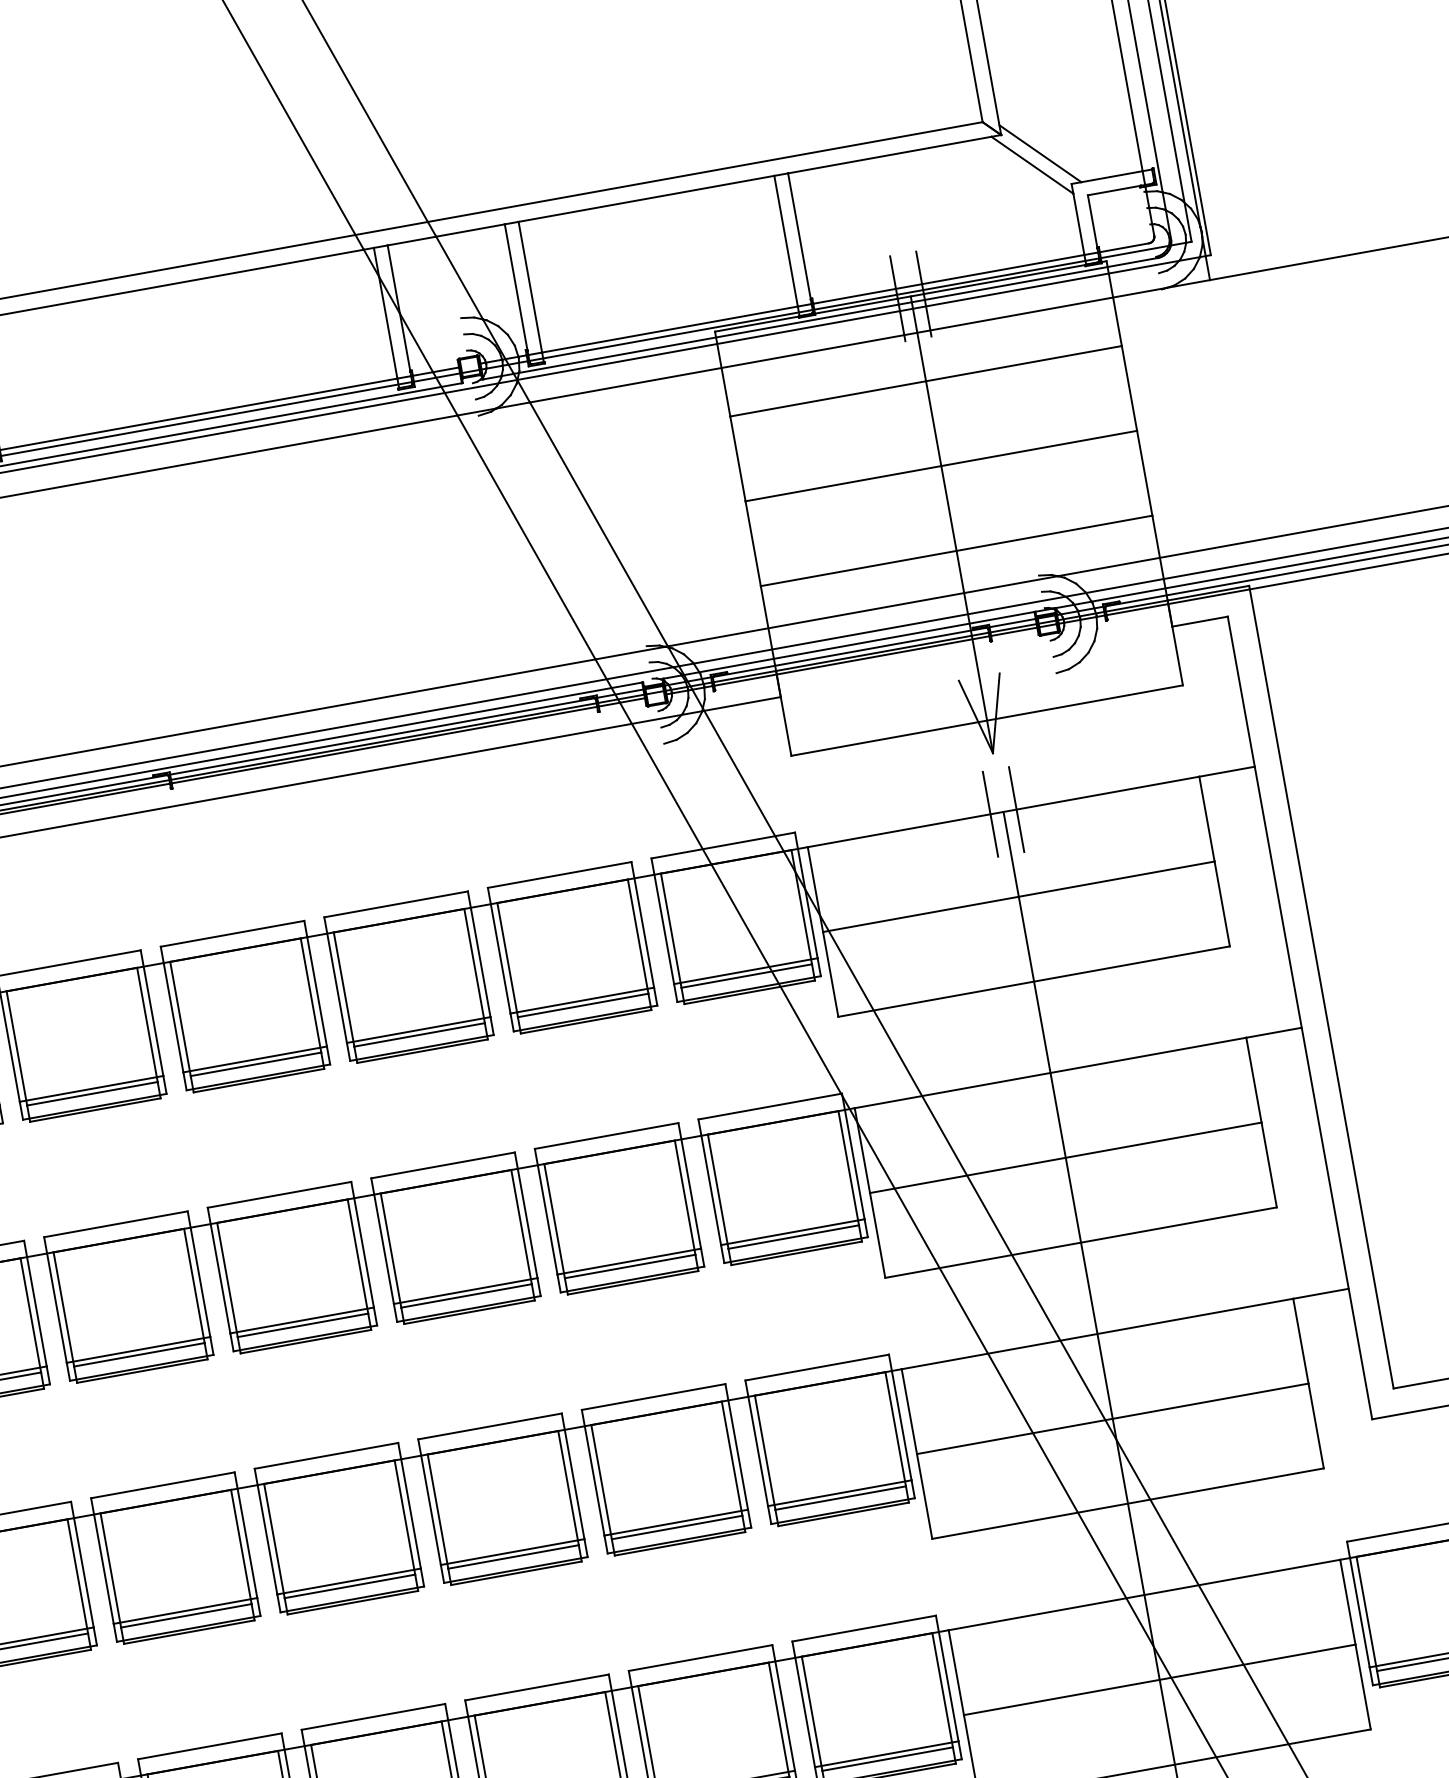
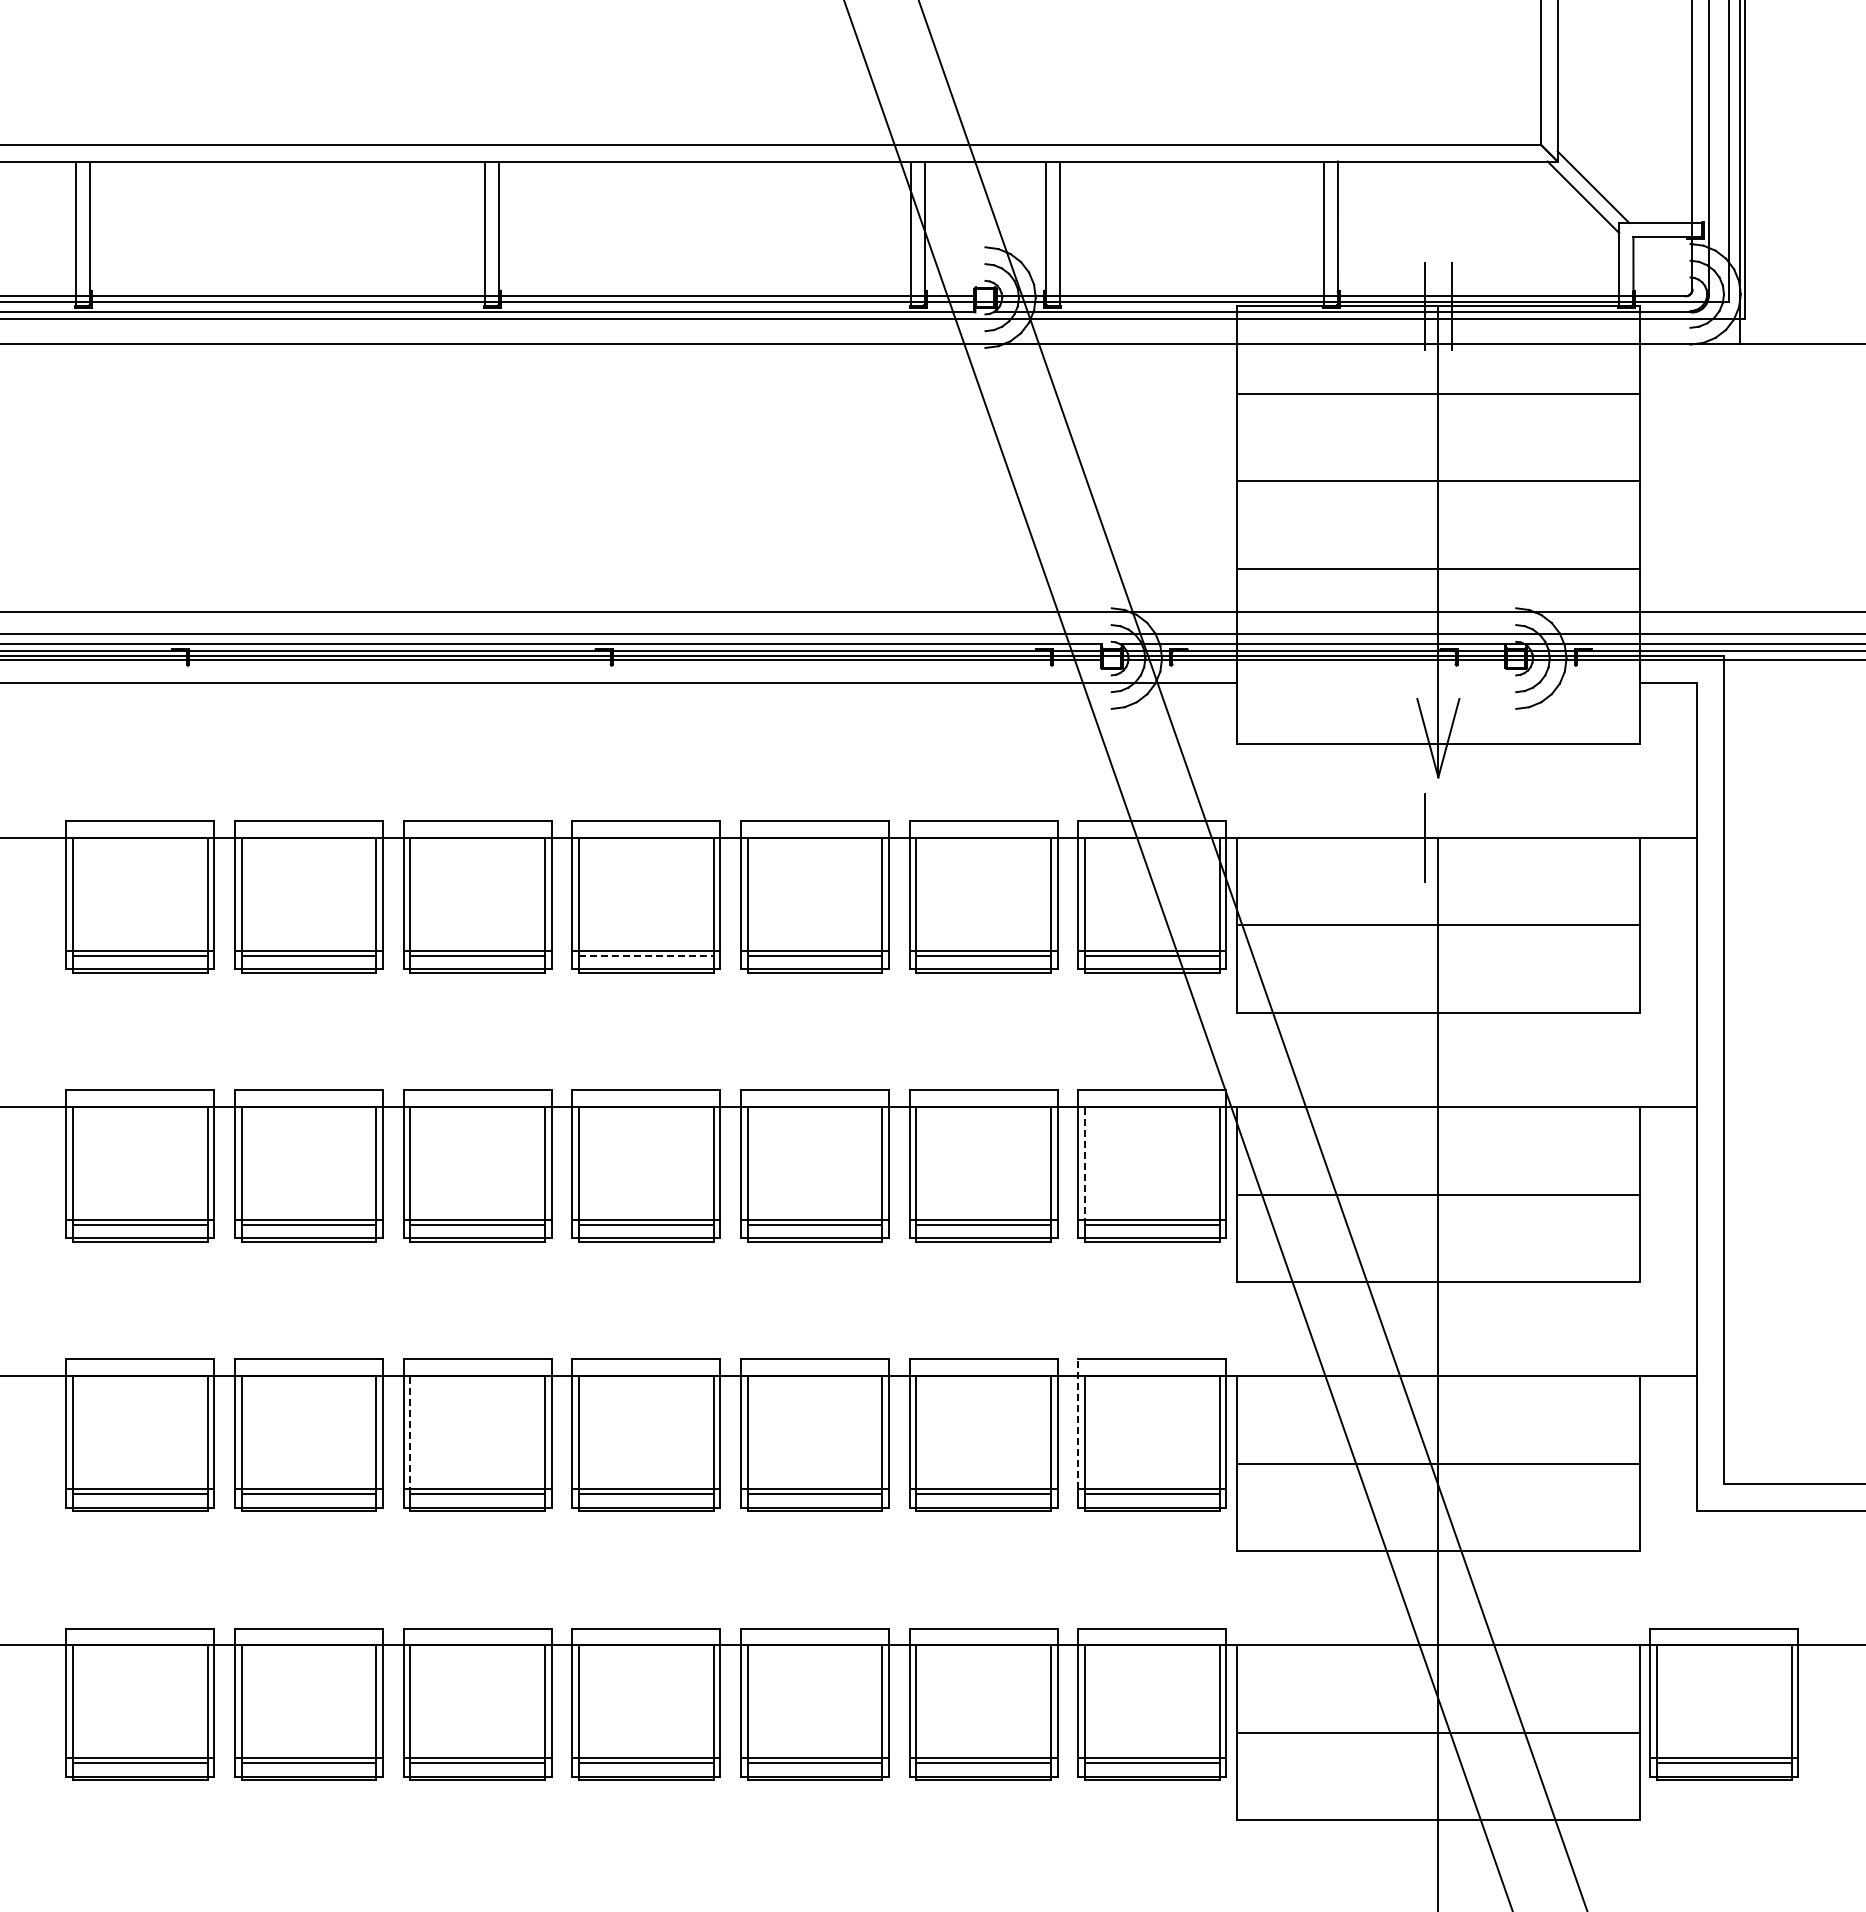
line: (1016, 809) -> (1451, 837), removed
line: (256, 1064) -> (646, 955), solid -> dashed
line: (718, 1192) -> (1085, 1166), solid -> dashed
line: (756, 1443) -> (1078, 1424), solid -> dashed
line: (110, 1570) -> (410, 1435), solid -> dashed

